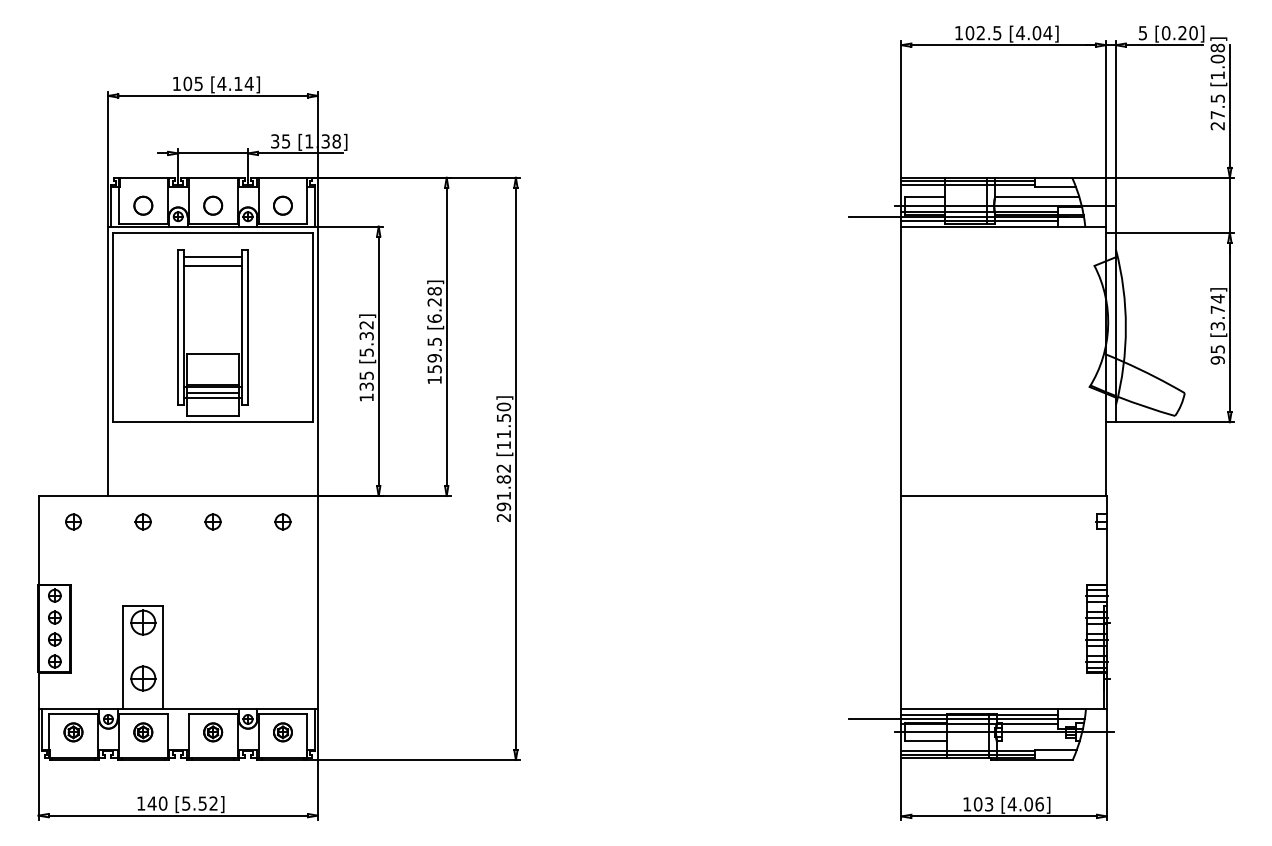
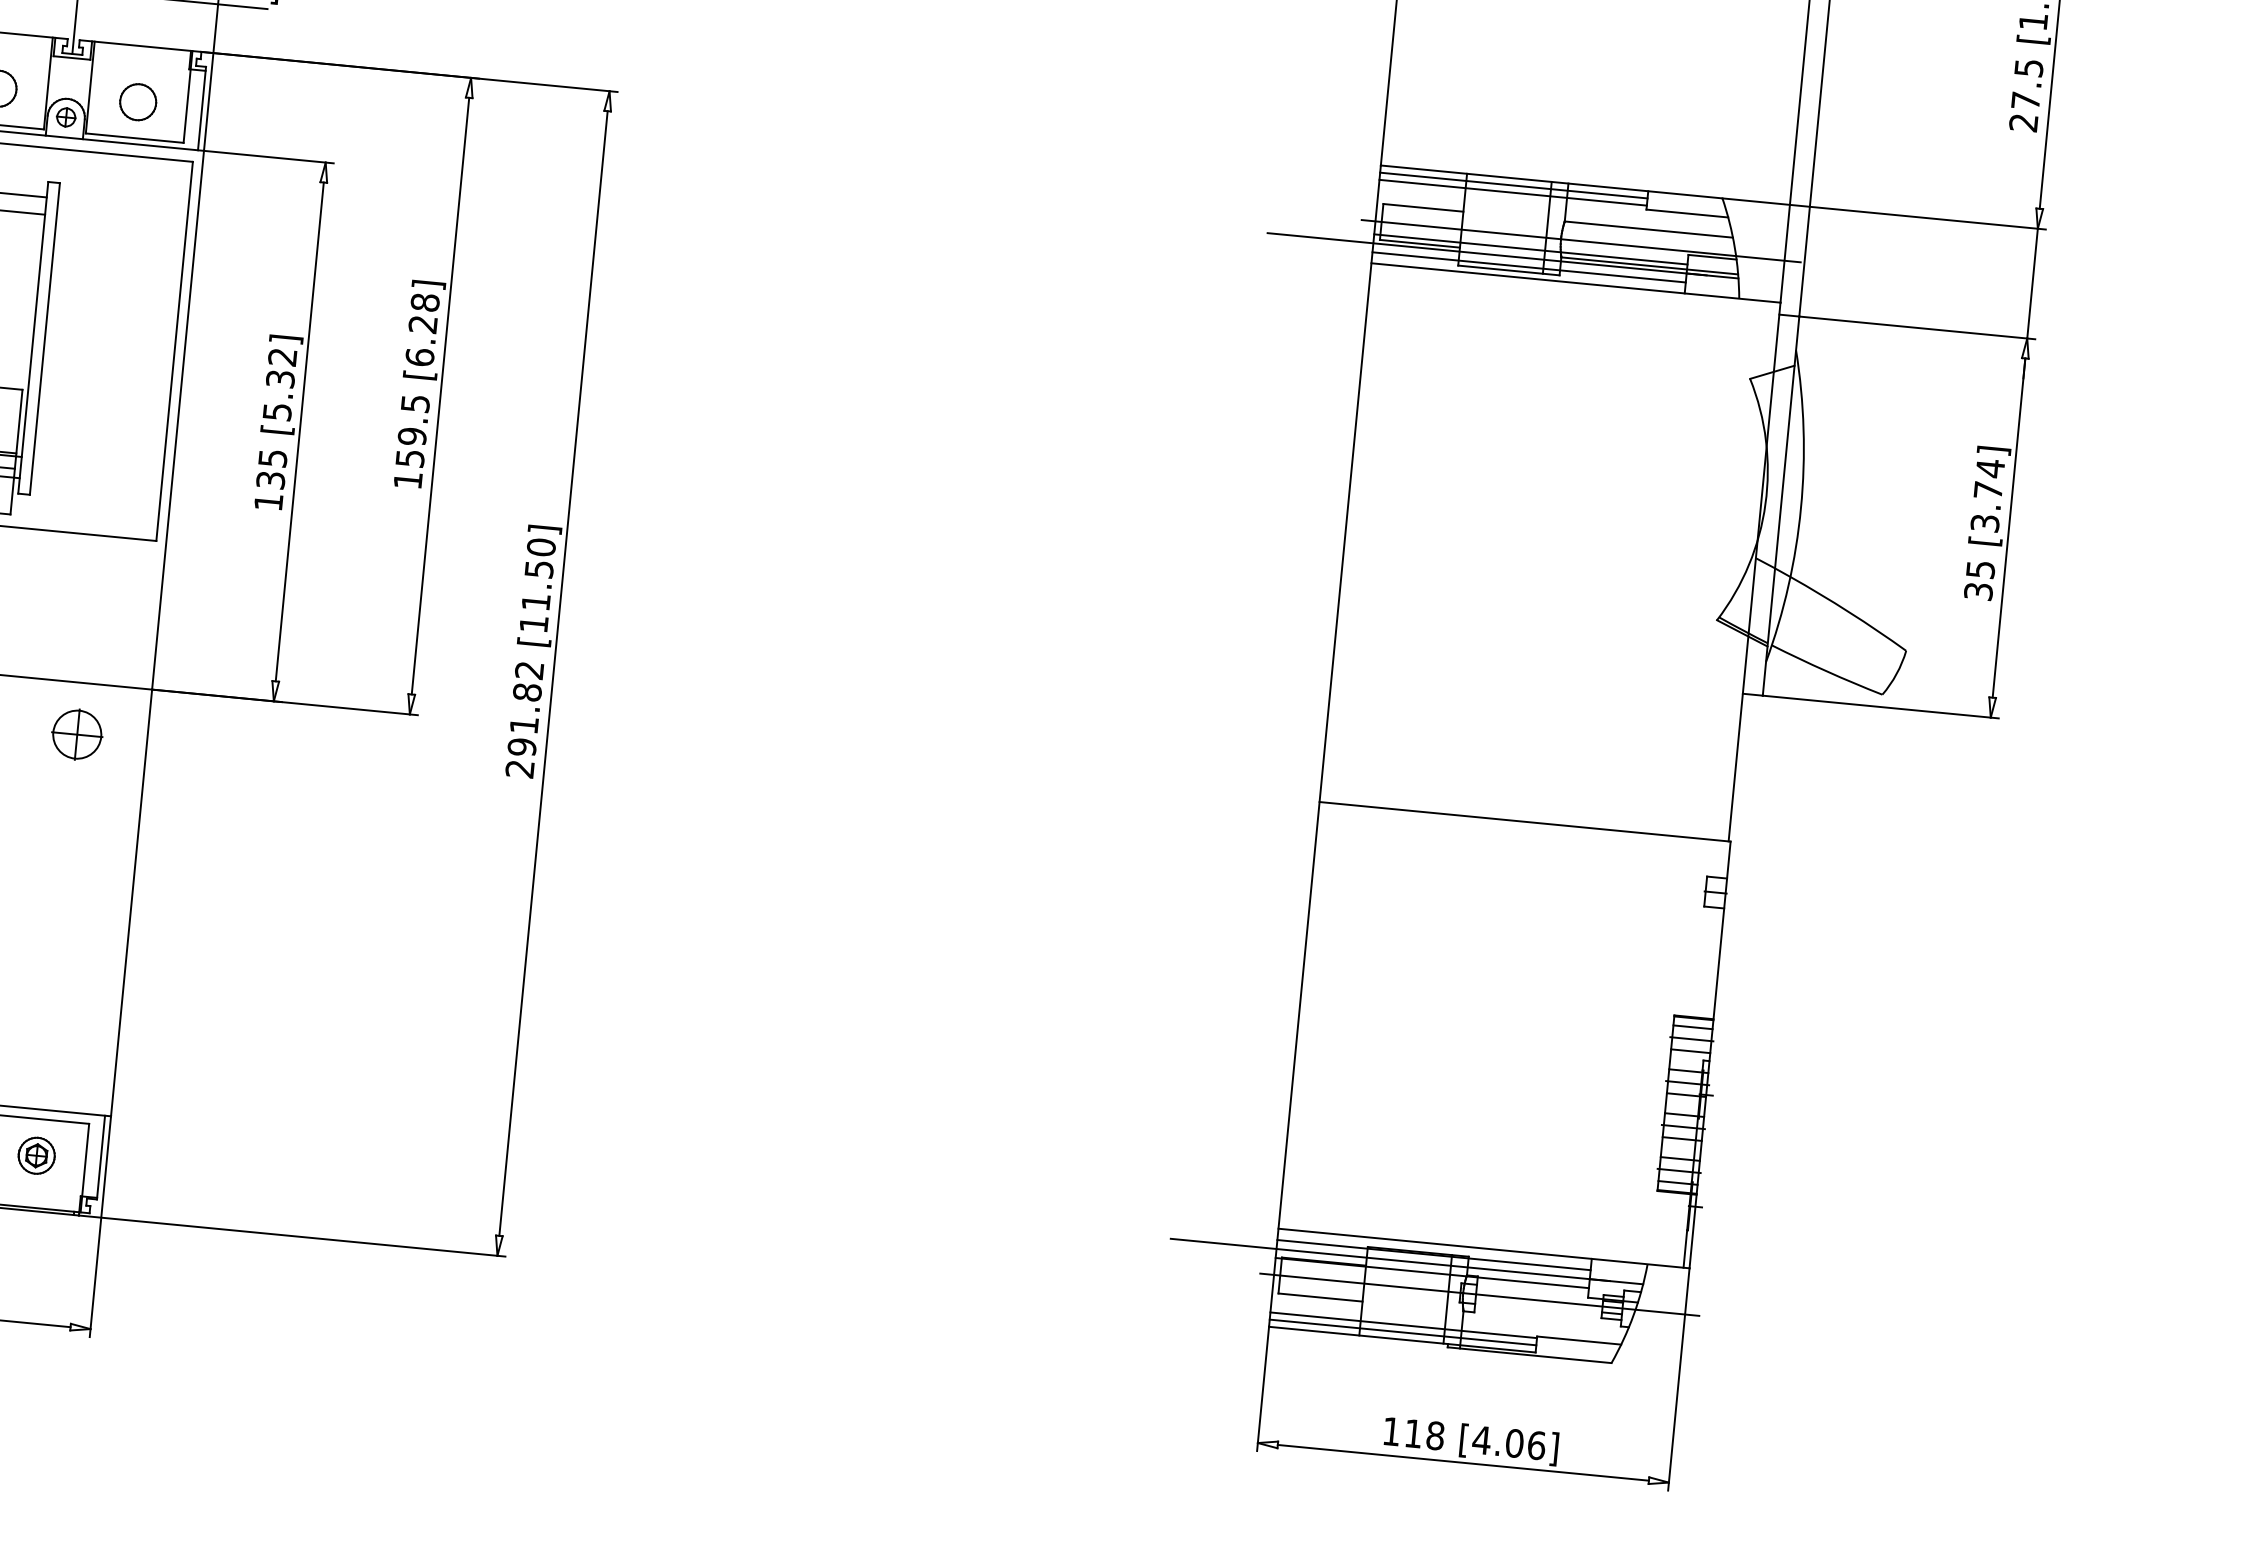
text: (1217, 360) -> (1977, 591), 95 -> 35
part: (282, 521) -> (76, 733), size x1.6
text: (983, 804) -> (1424, 1435), 103 -> 118

